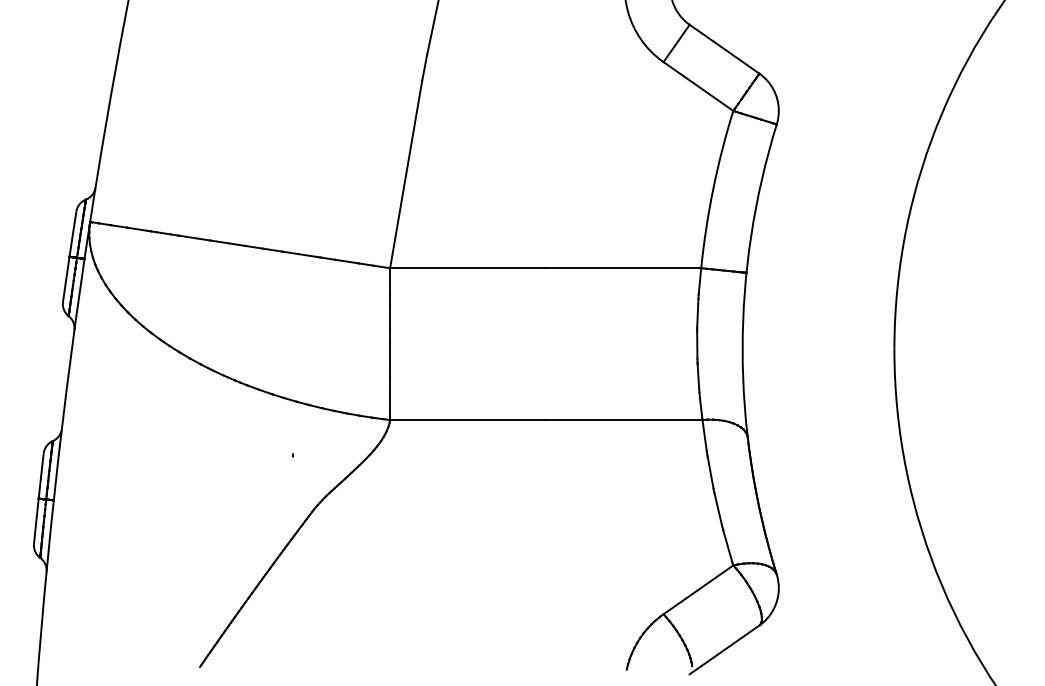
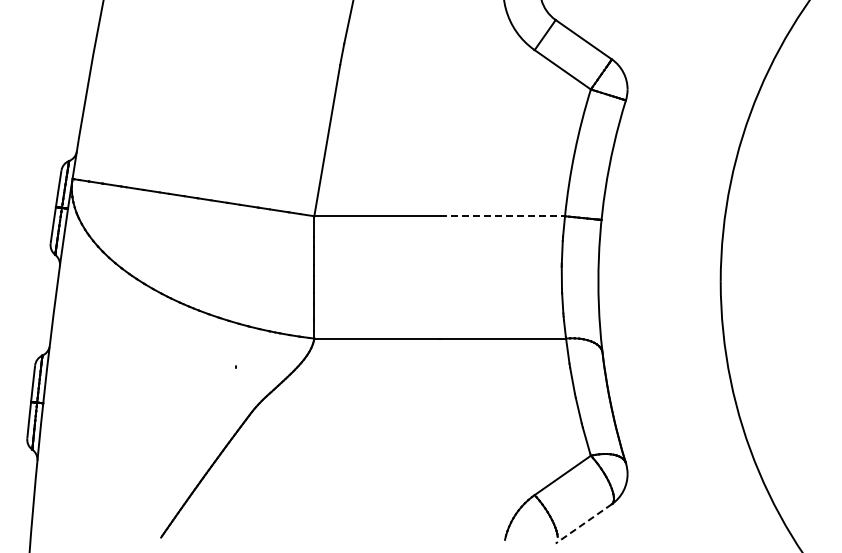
line: (623, 268) -> (502, 216), solid -> dashed
line: (724, 650) -> (583, 524), solid -> dashed

